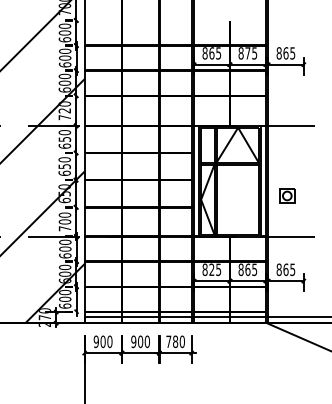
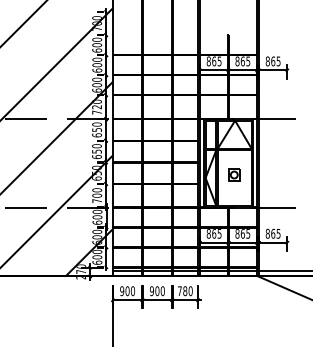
text: (247, 53) -> (242, 61), 875 -> 865
part: (287, 195) -> (234, 174), moved
text: (212, 269) -> (214, 233), 825 -> 865

